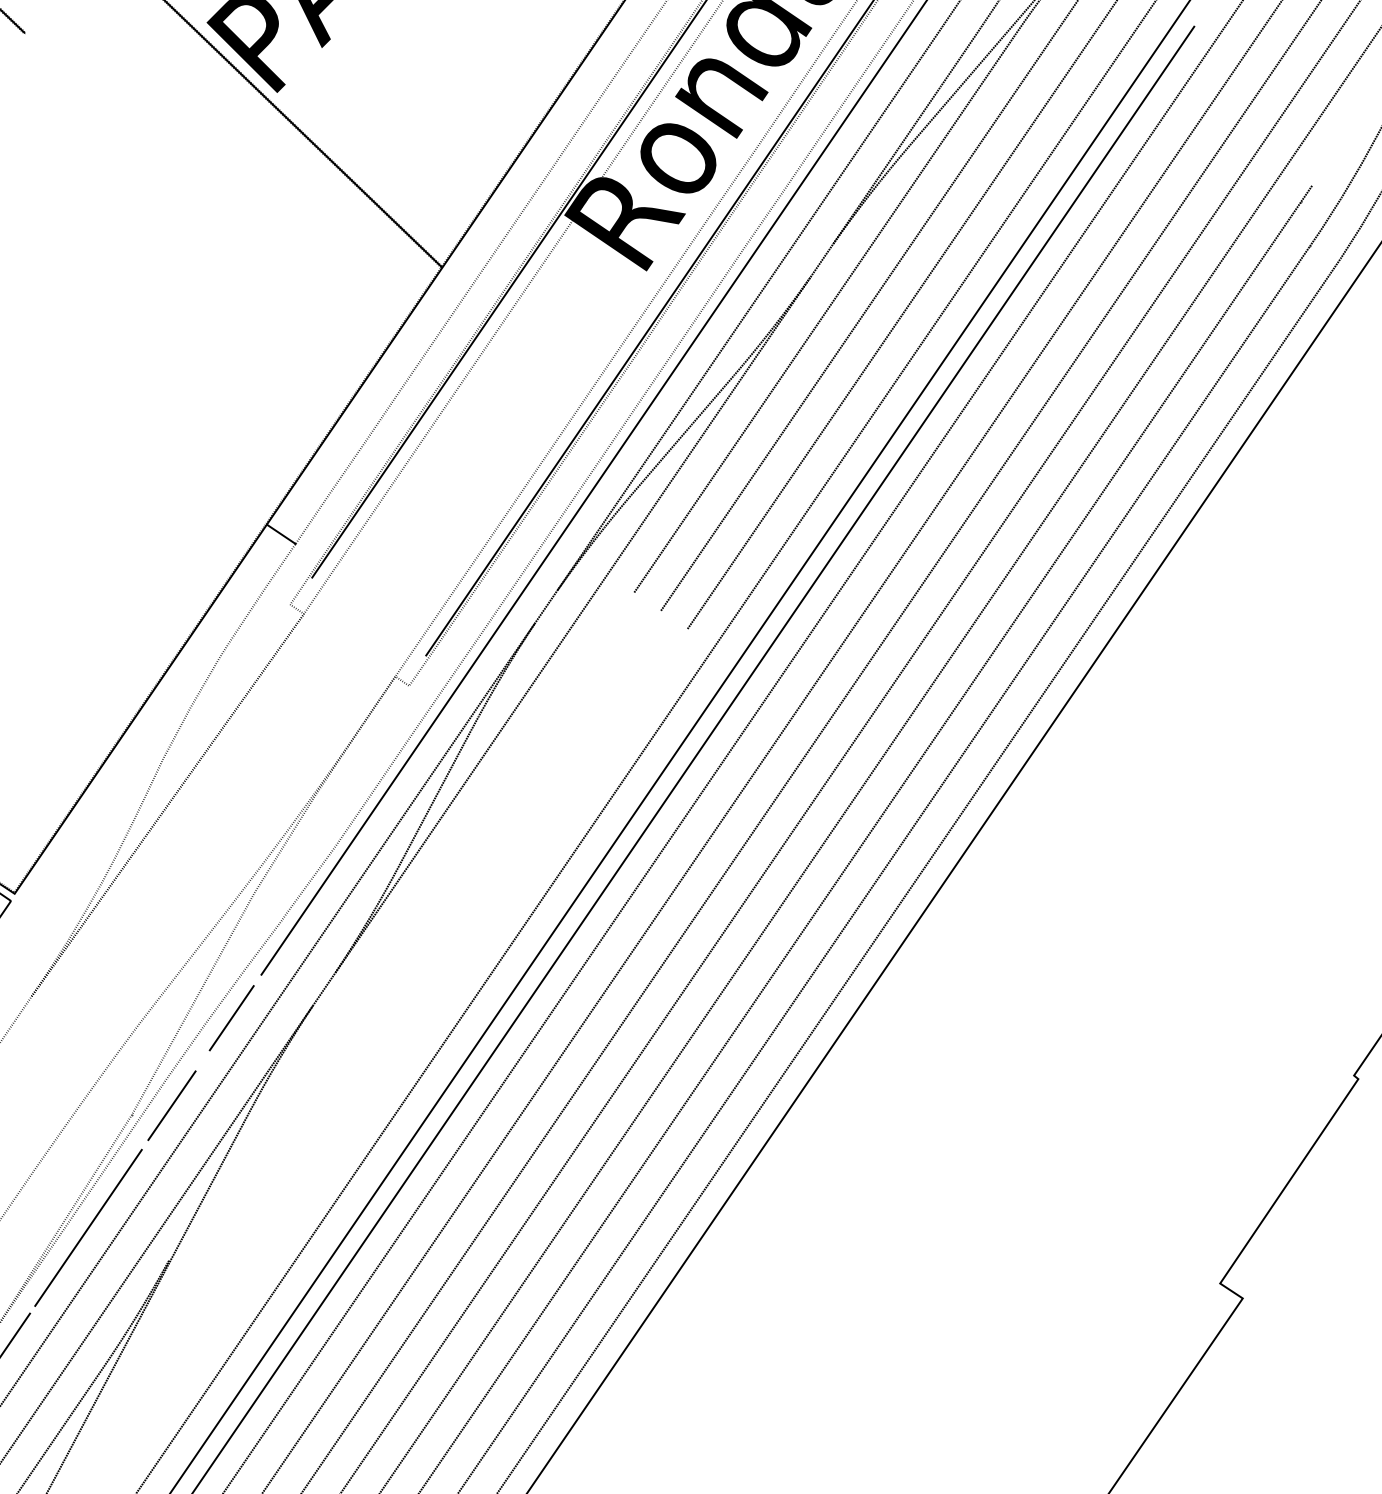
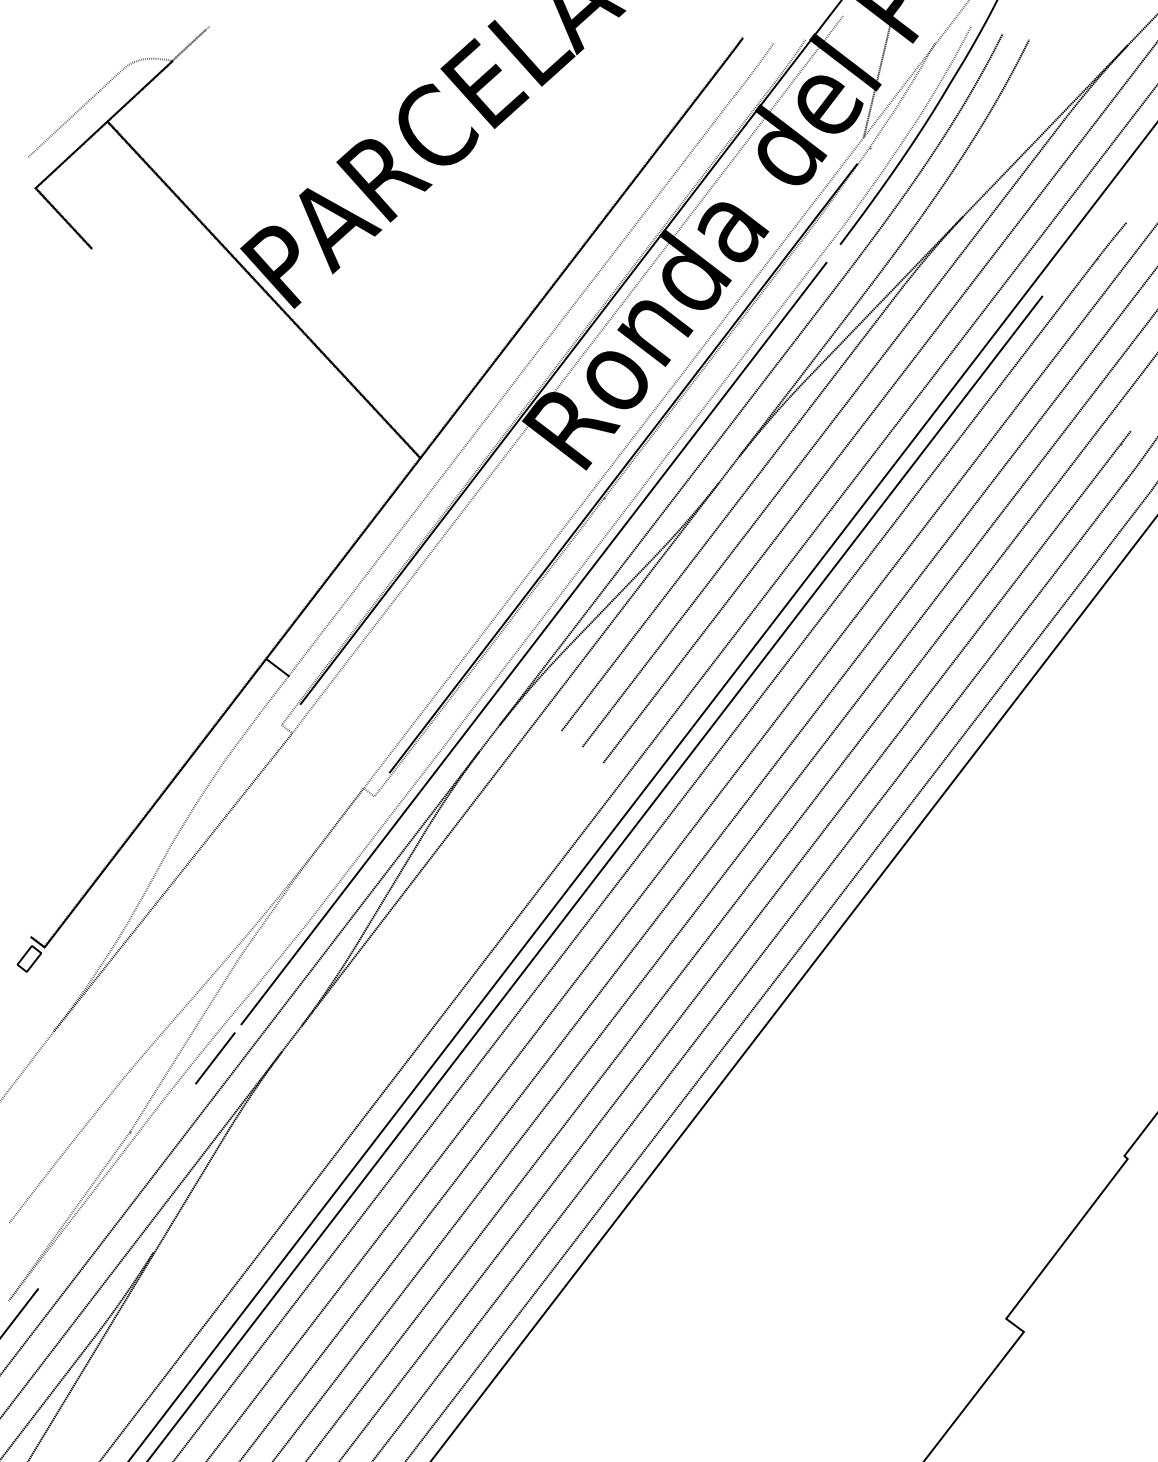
line: (171, 1105) -> (162, 1126), removed
line: (88, 1228) -> (89, 1222), removed

